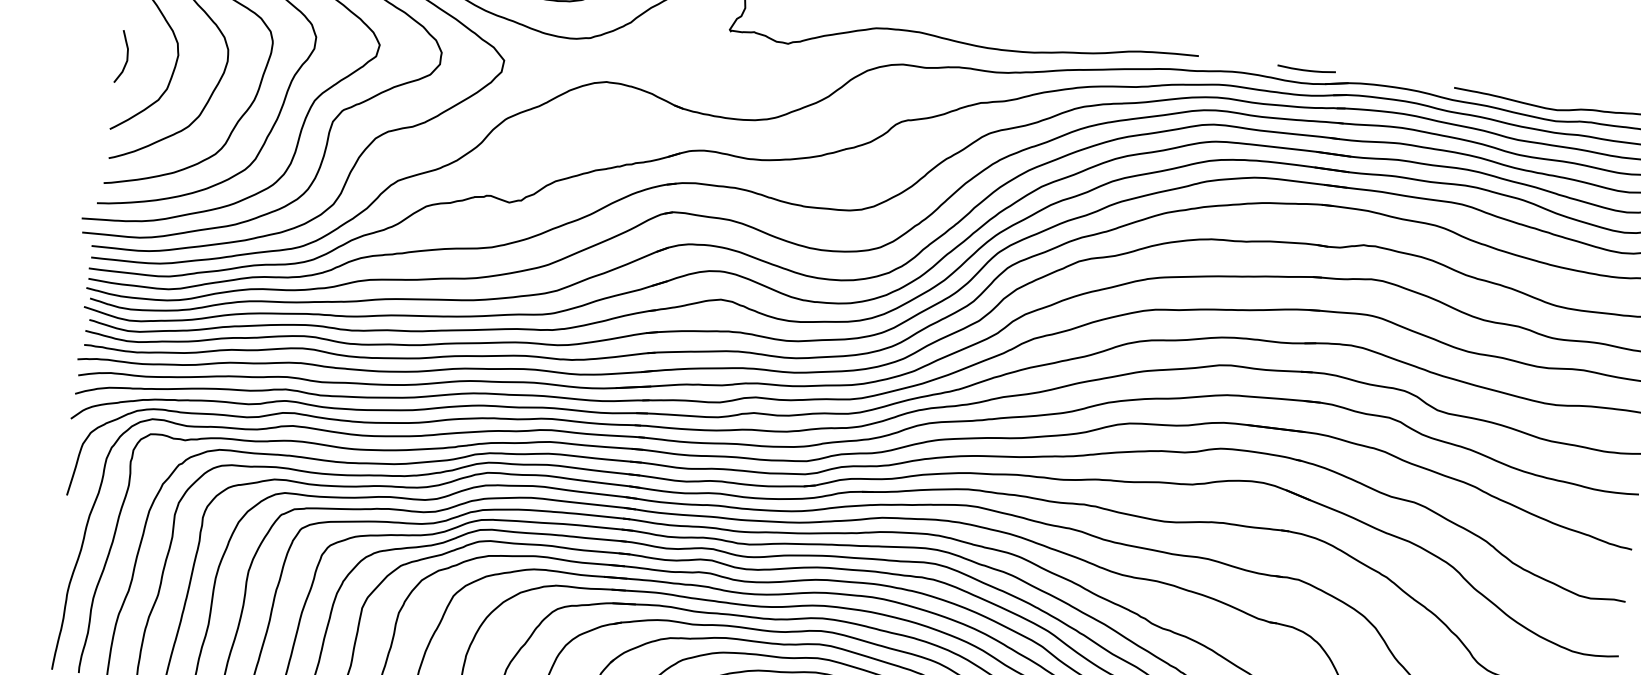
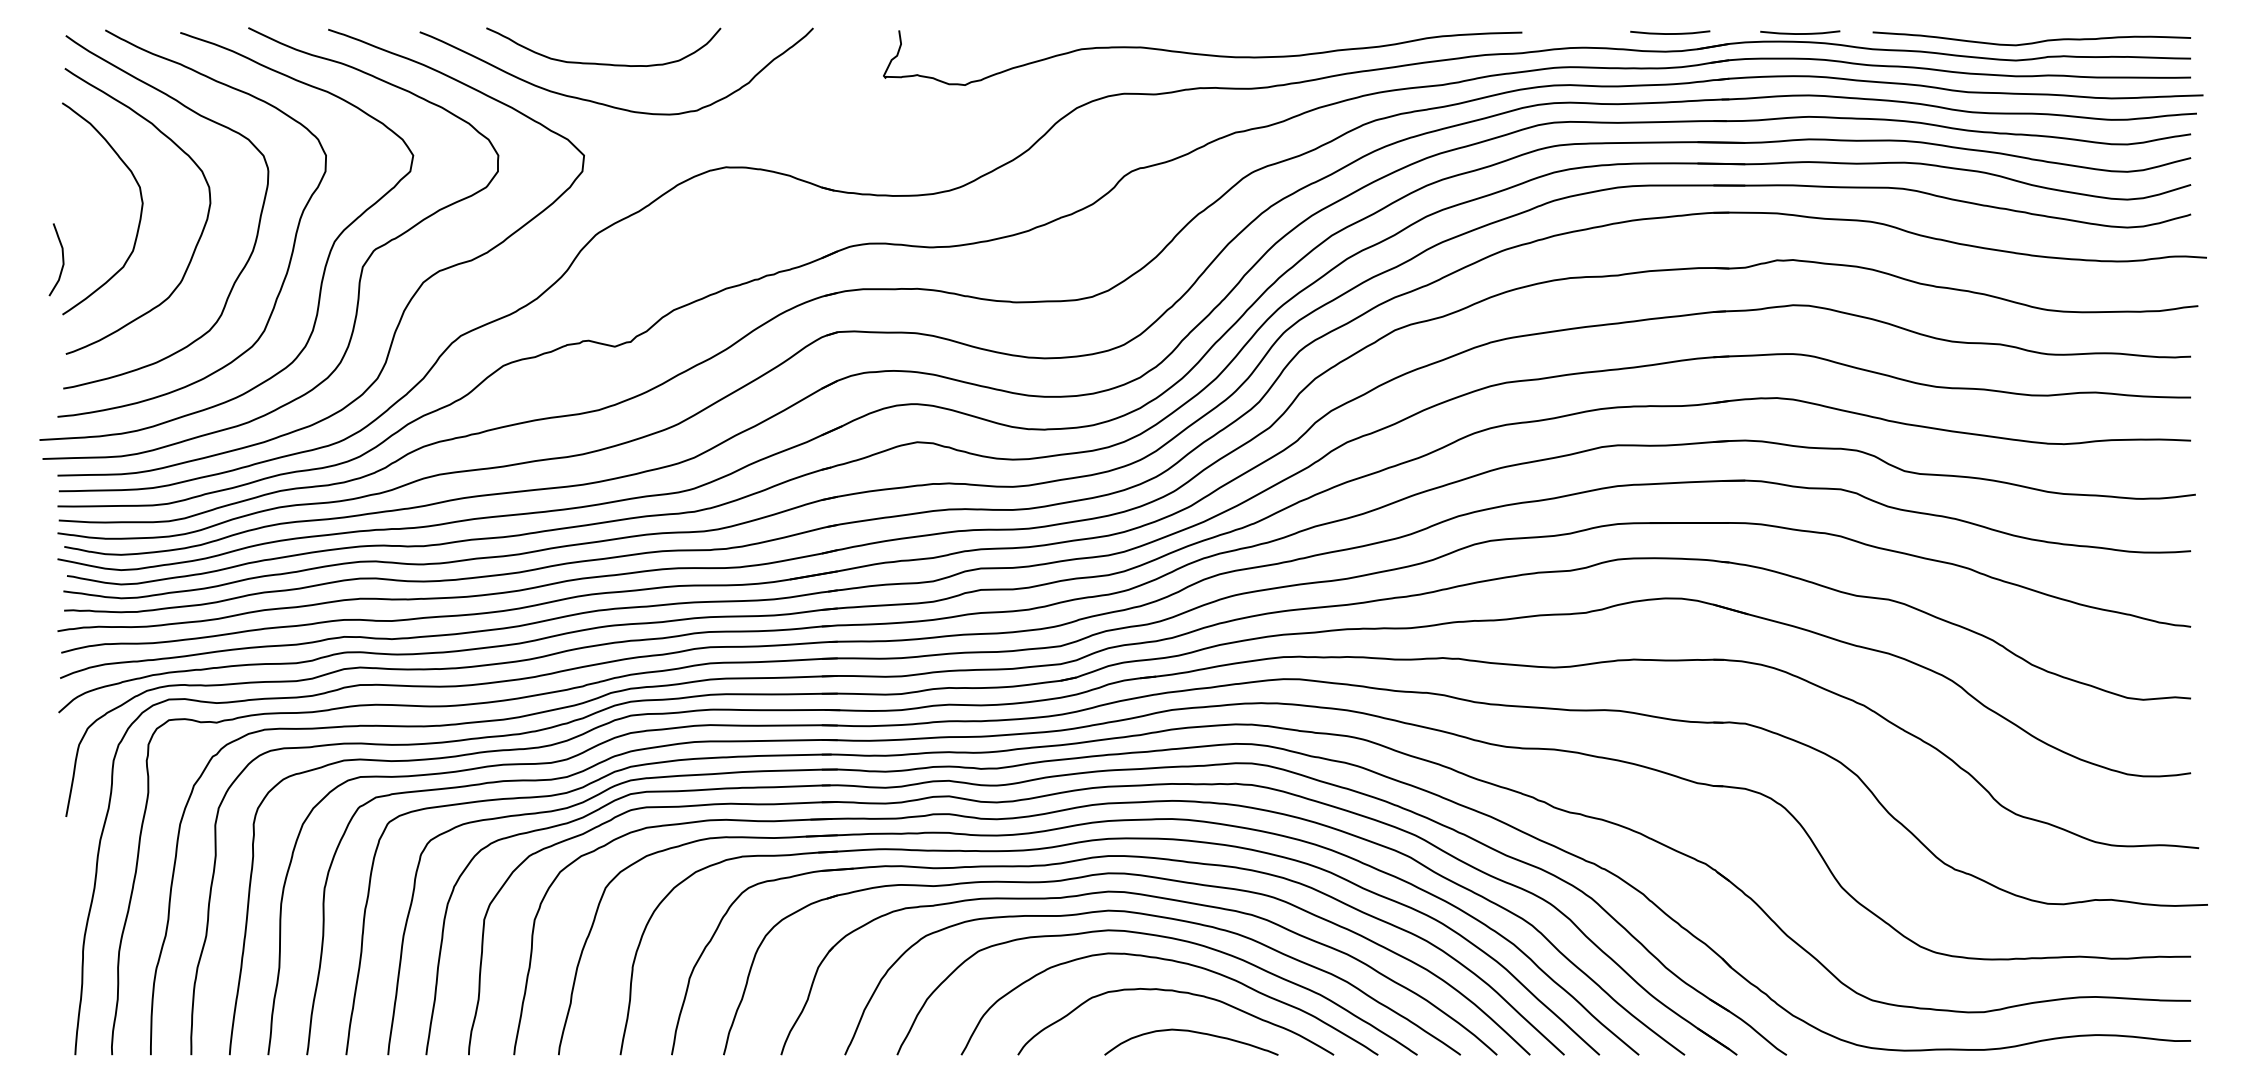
curve: (126, 57) -> (62, 259), moved
curve: (1401, 82) -> (1800, 33), added

